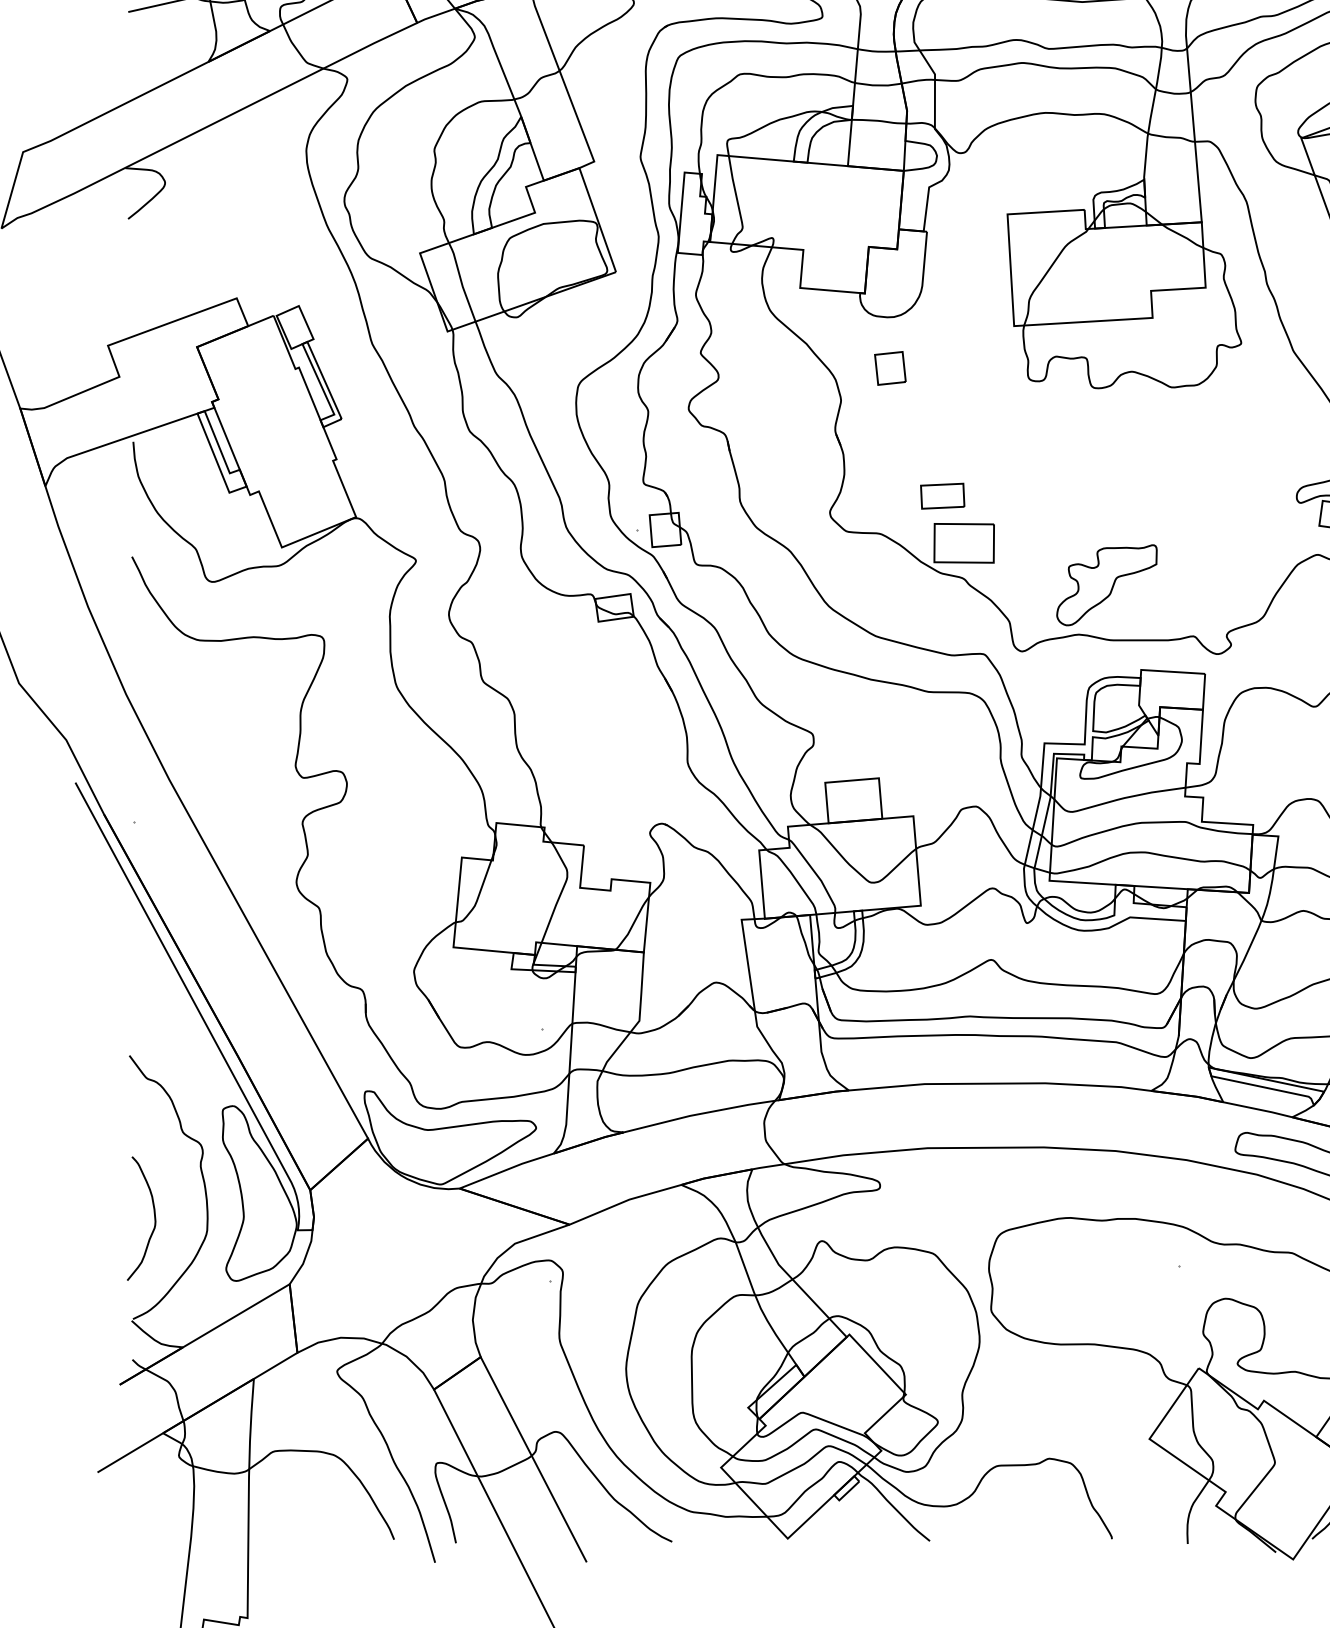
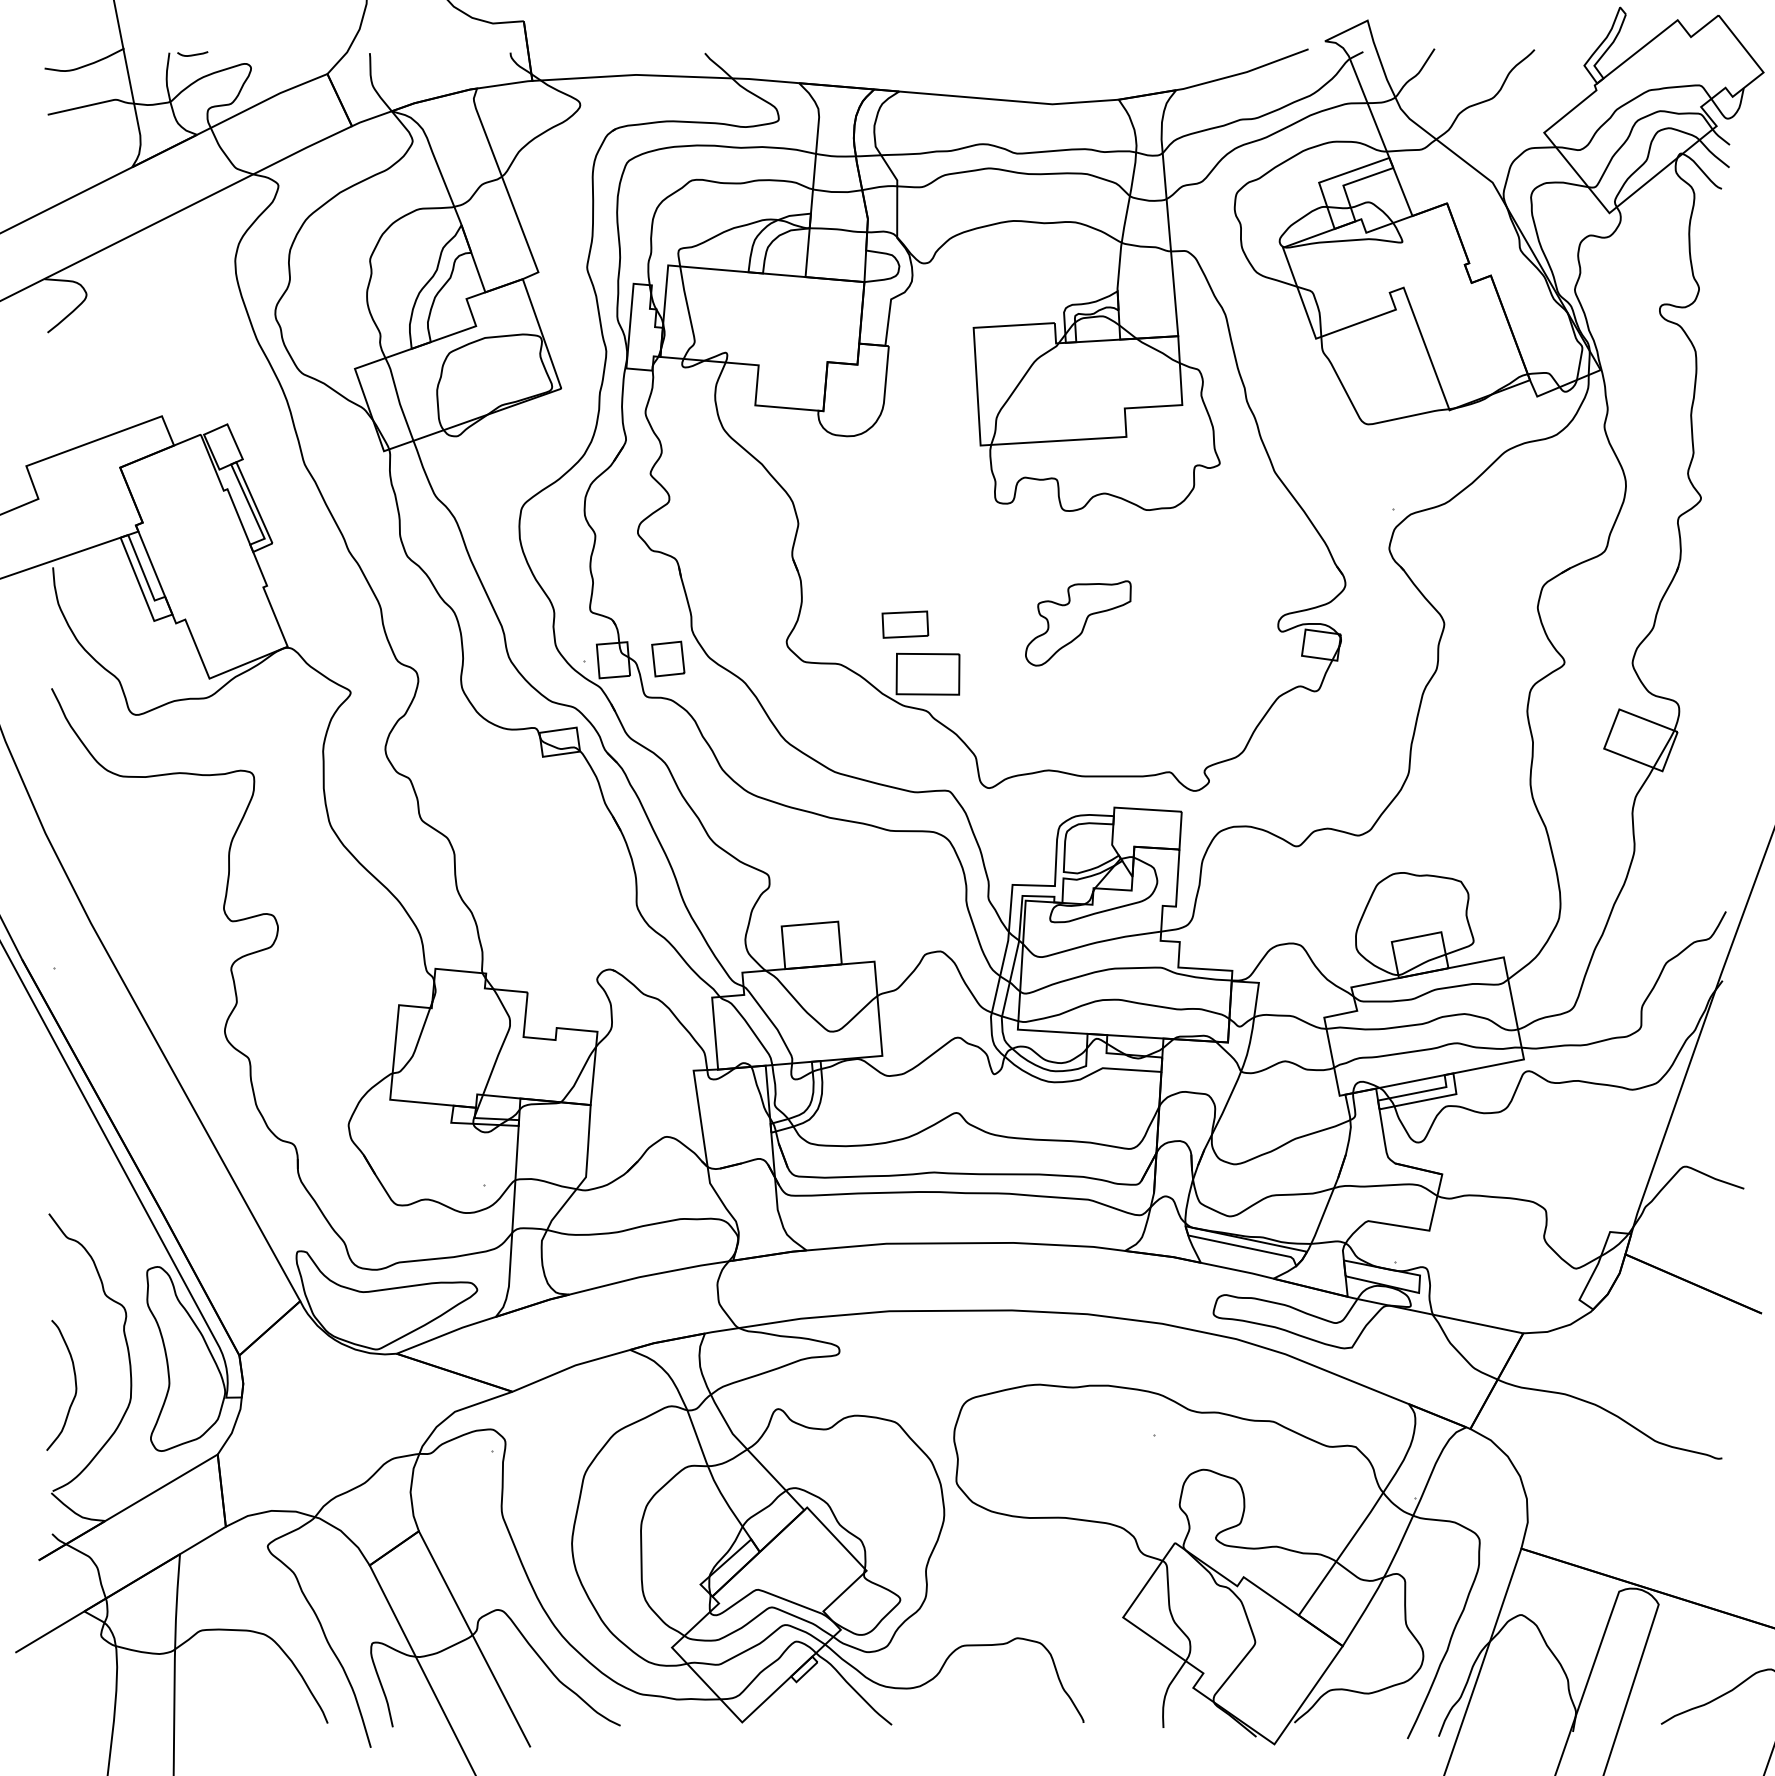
part: (890, 367) -> (668, 658), moved
part: (1107, 585) -> (1078, 623), moved

